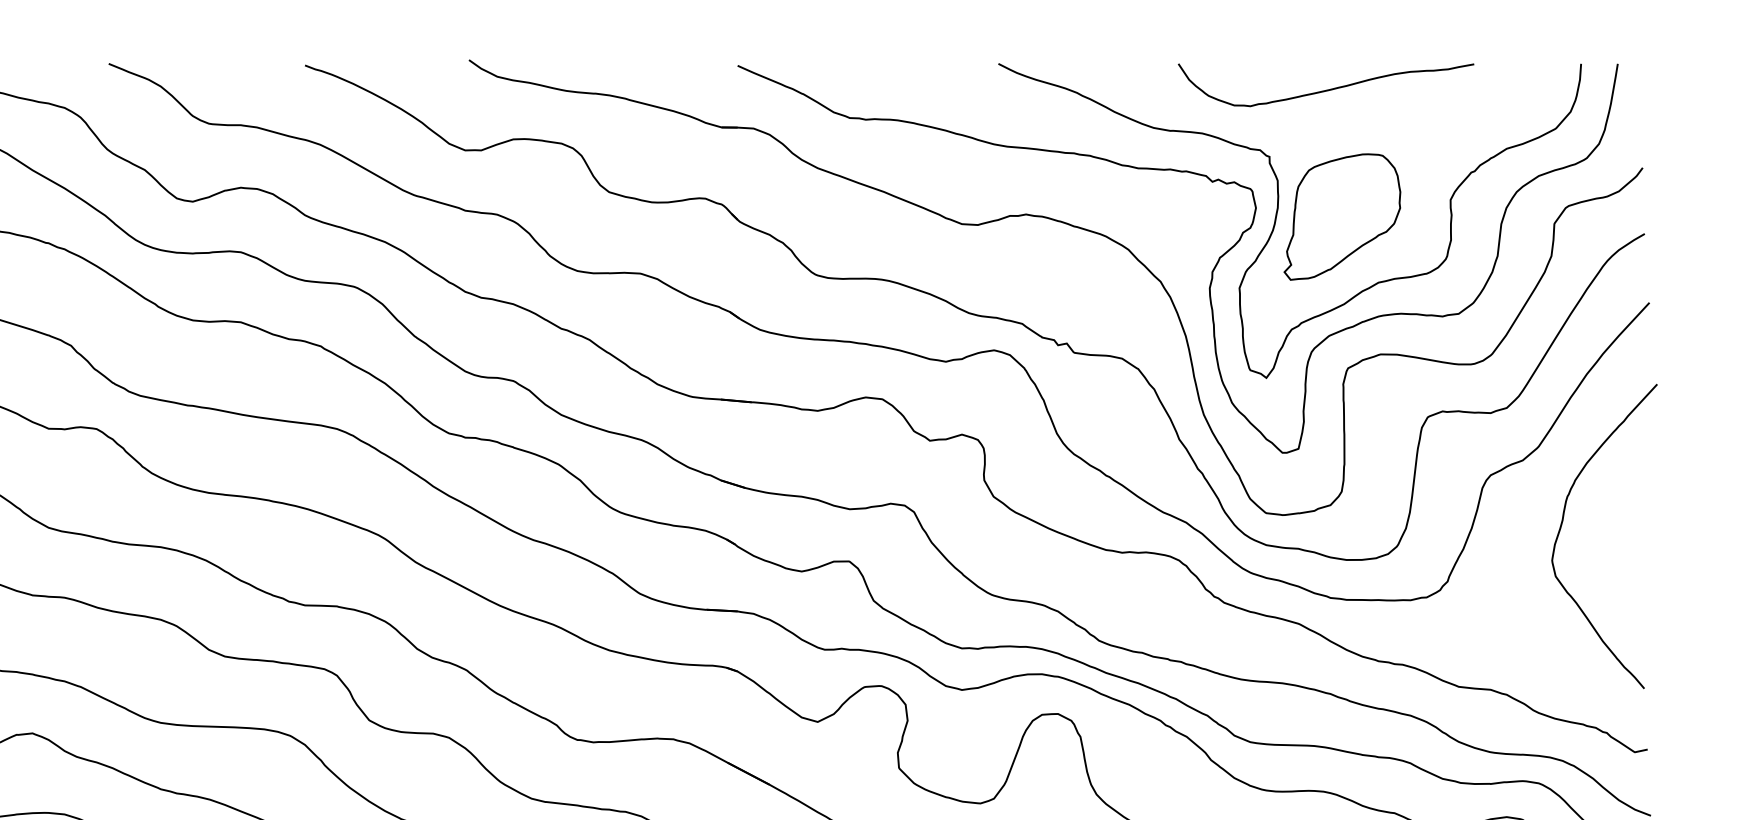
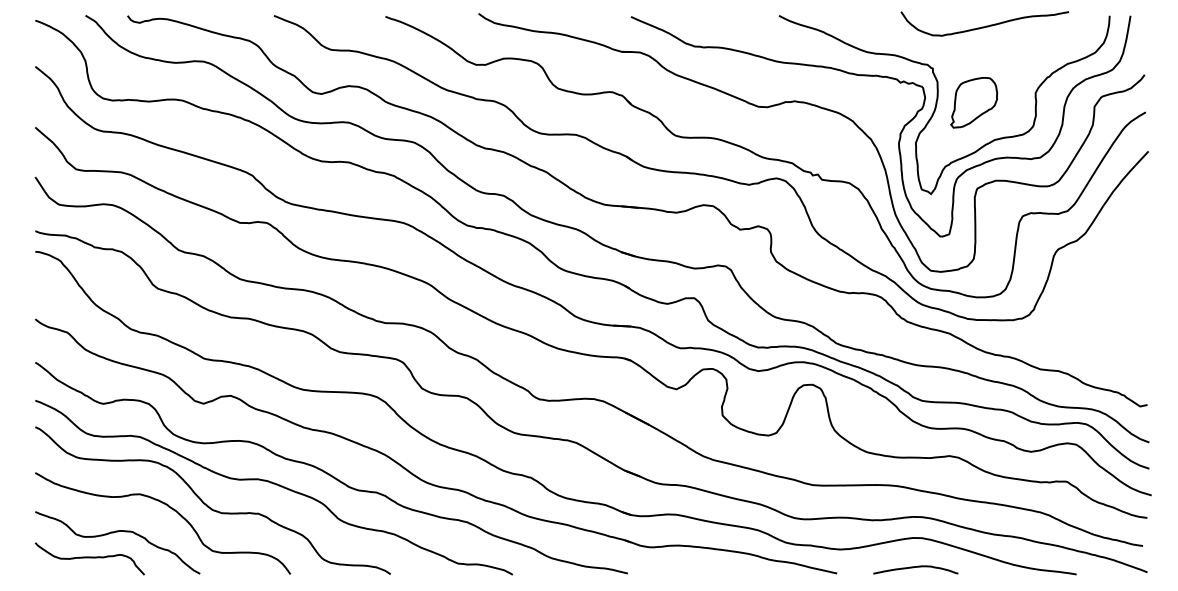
curve: (1328, 88) -> (986, 25), moved
part: (1341, 216) -> (973, 102), size x0.7
curve: (1563, 526) -> (1099, 278), removed

